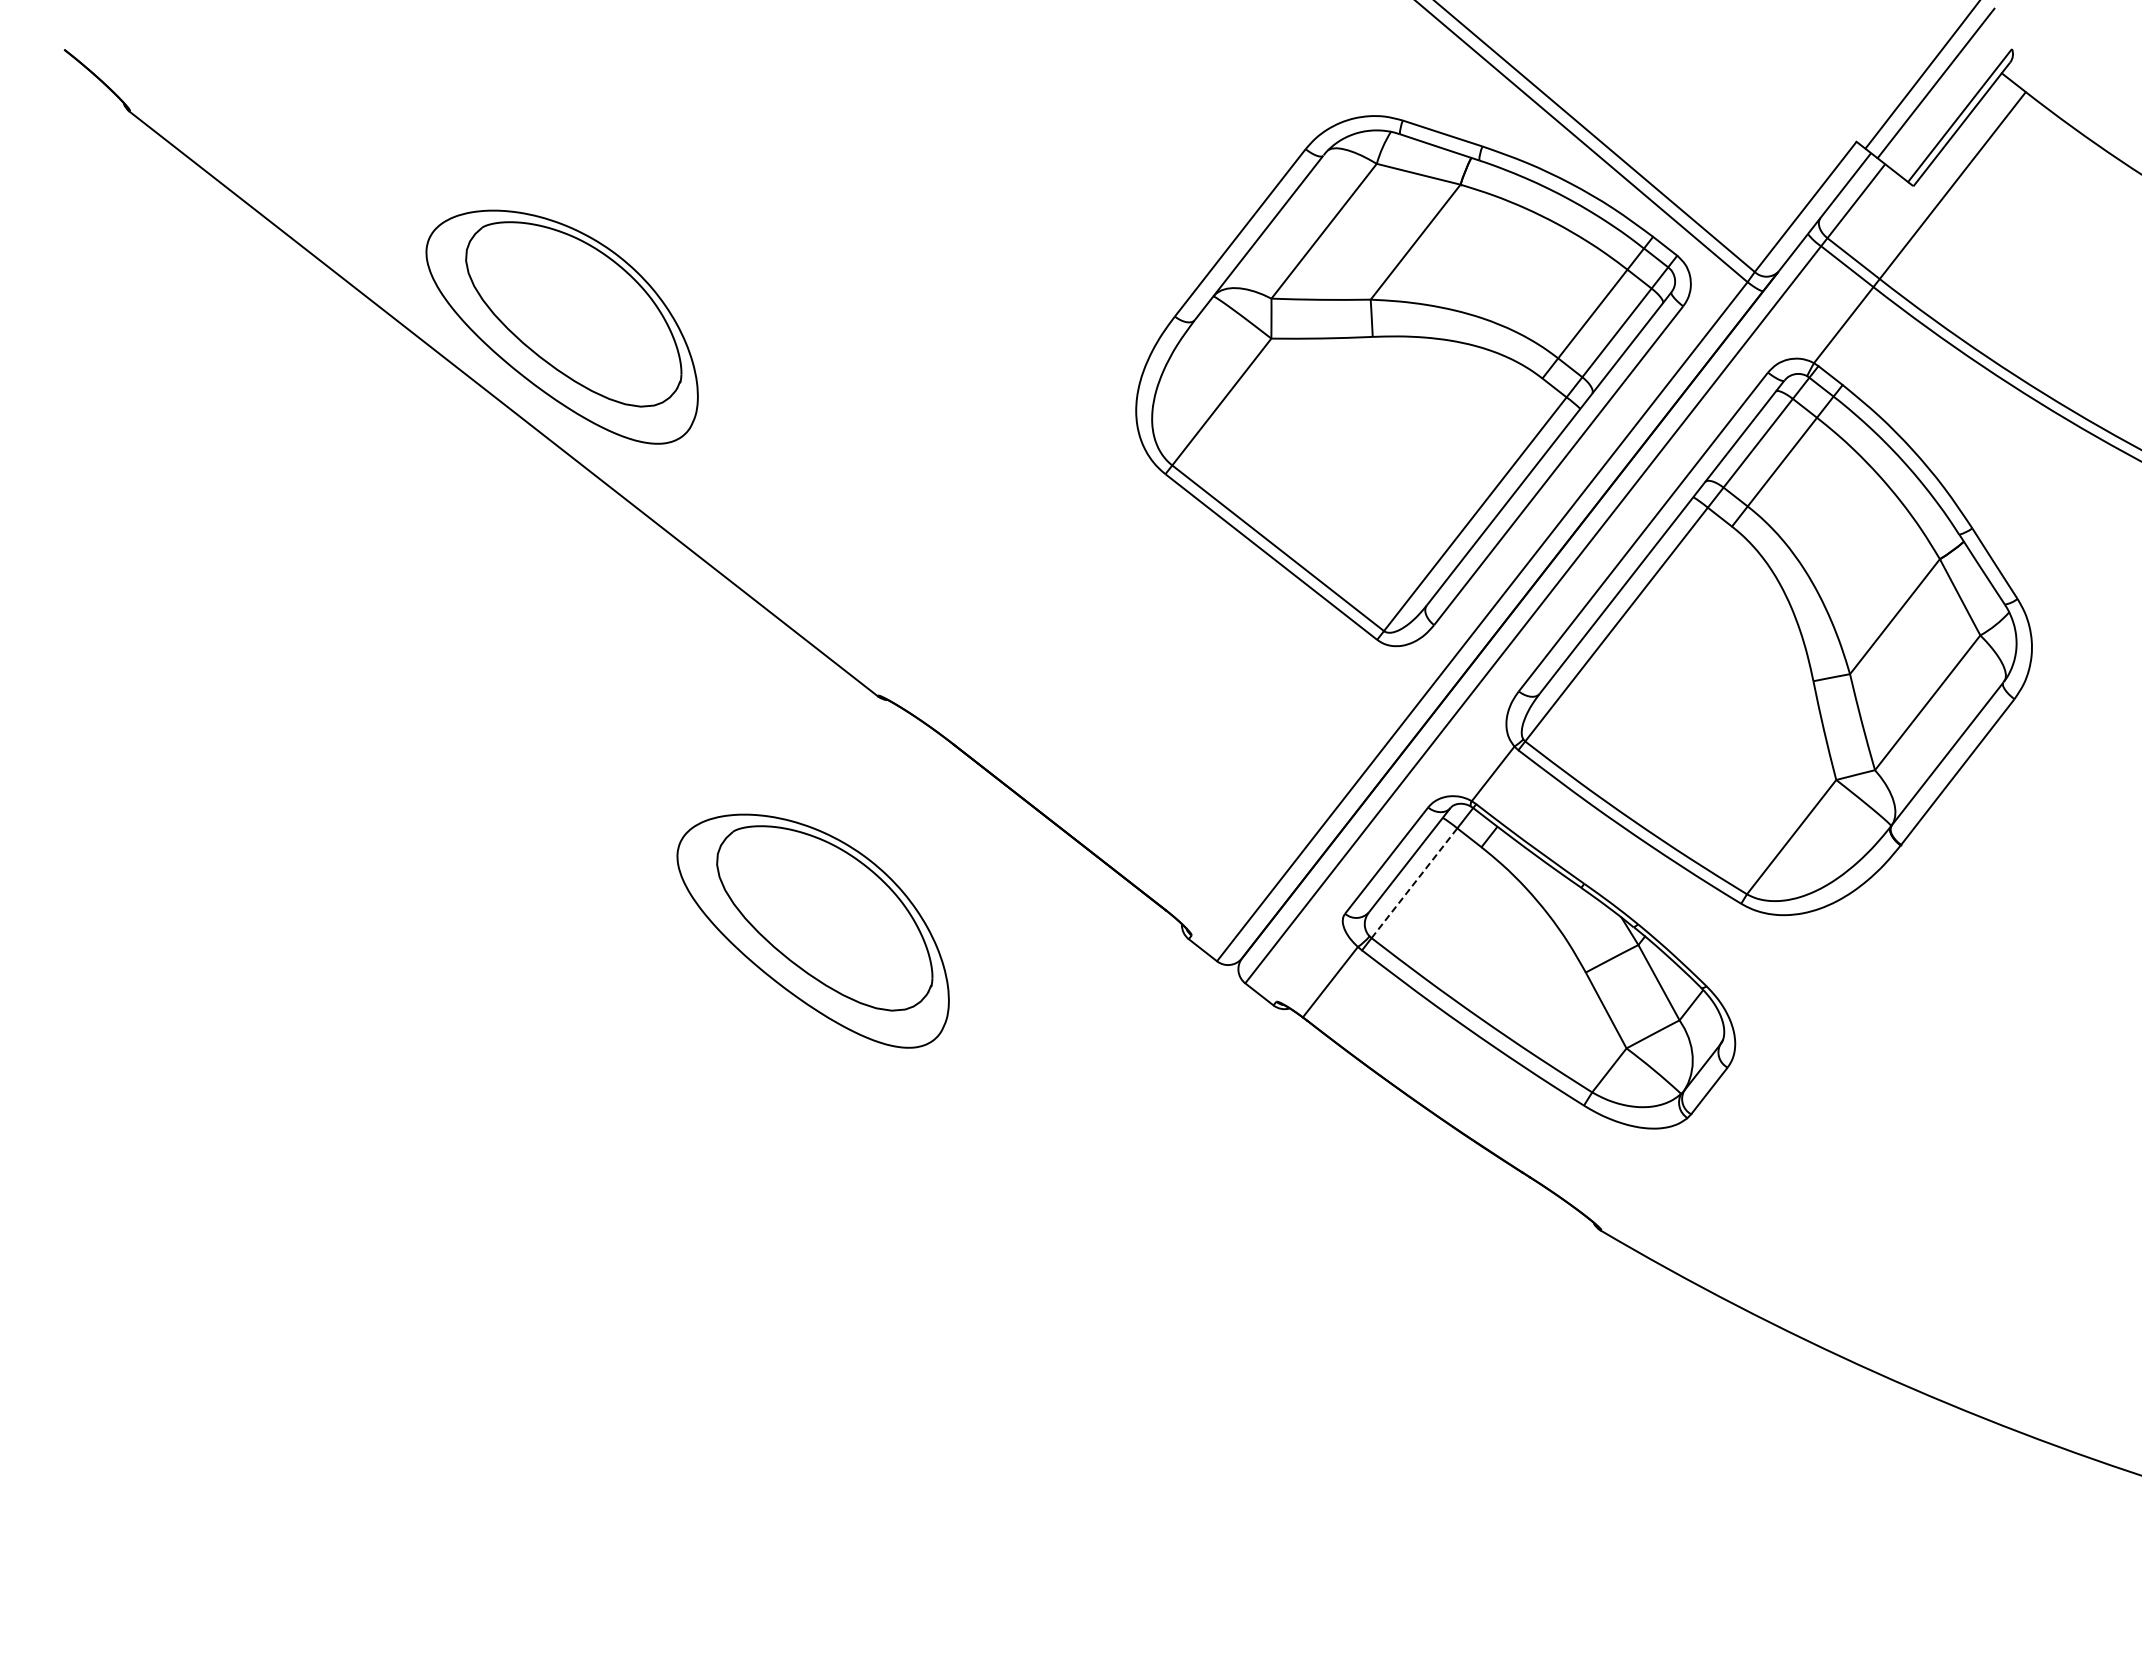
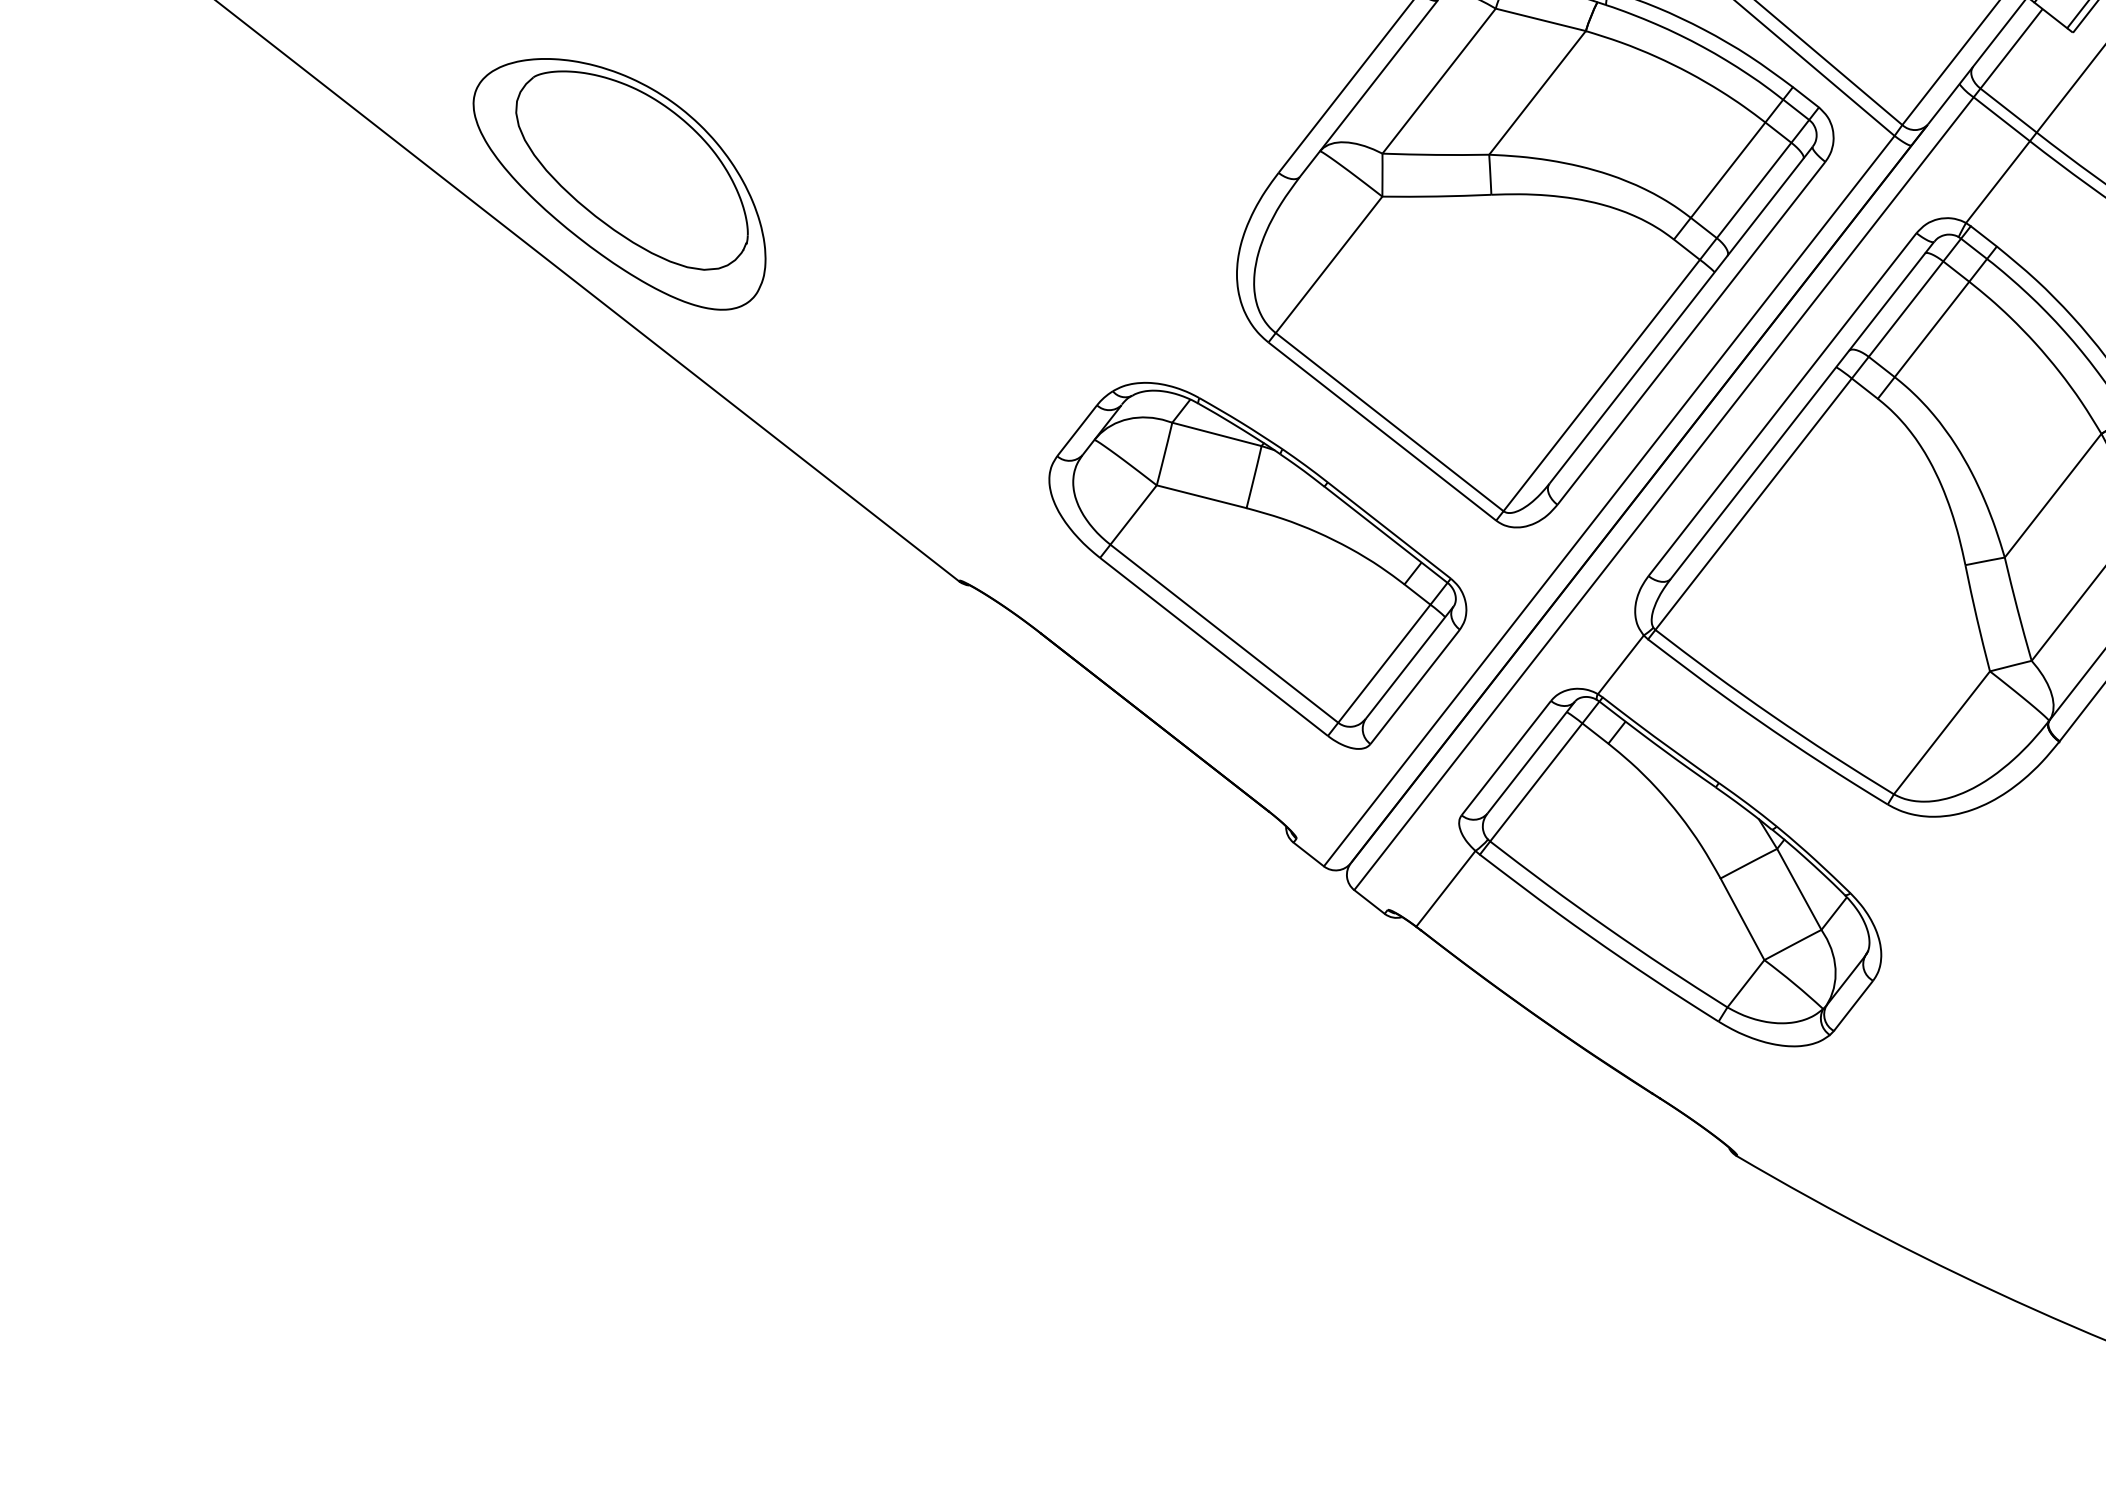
part: (1155, 681) -> (1257, 565), added
line: (1414, 883) -> (1536, 782), dashed -> solid
part: (812, 930) -> (888, 833), removed

